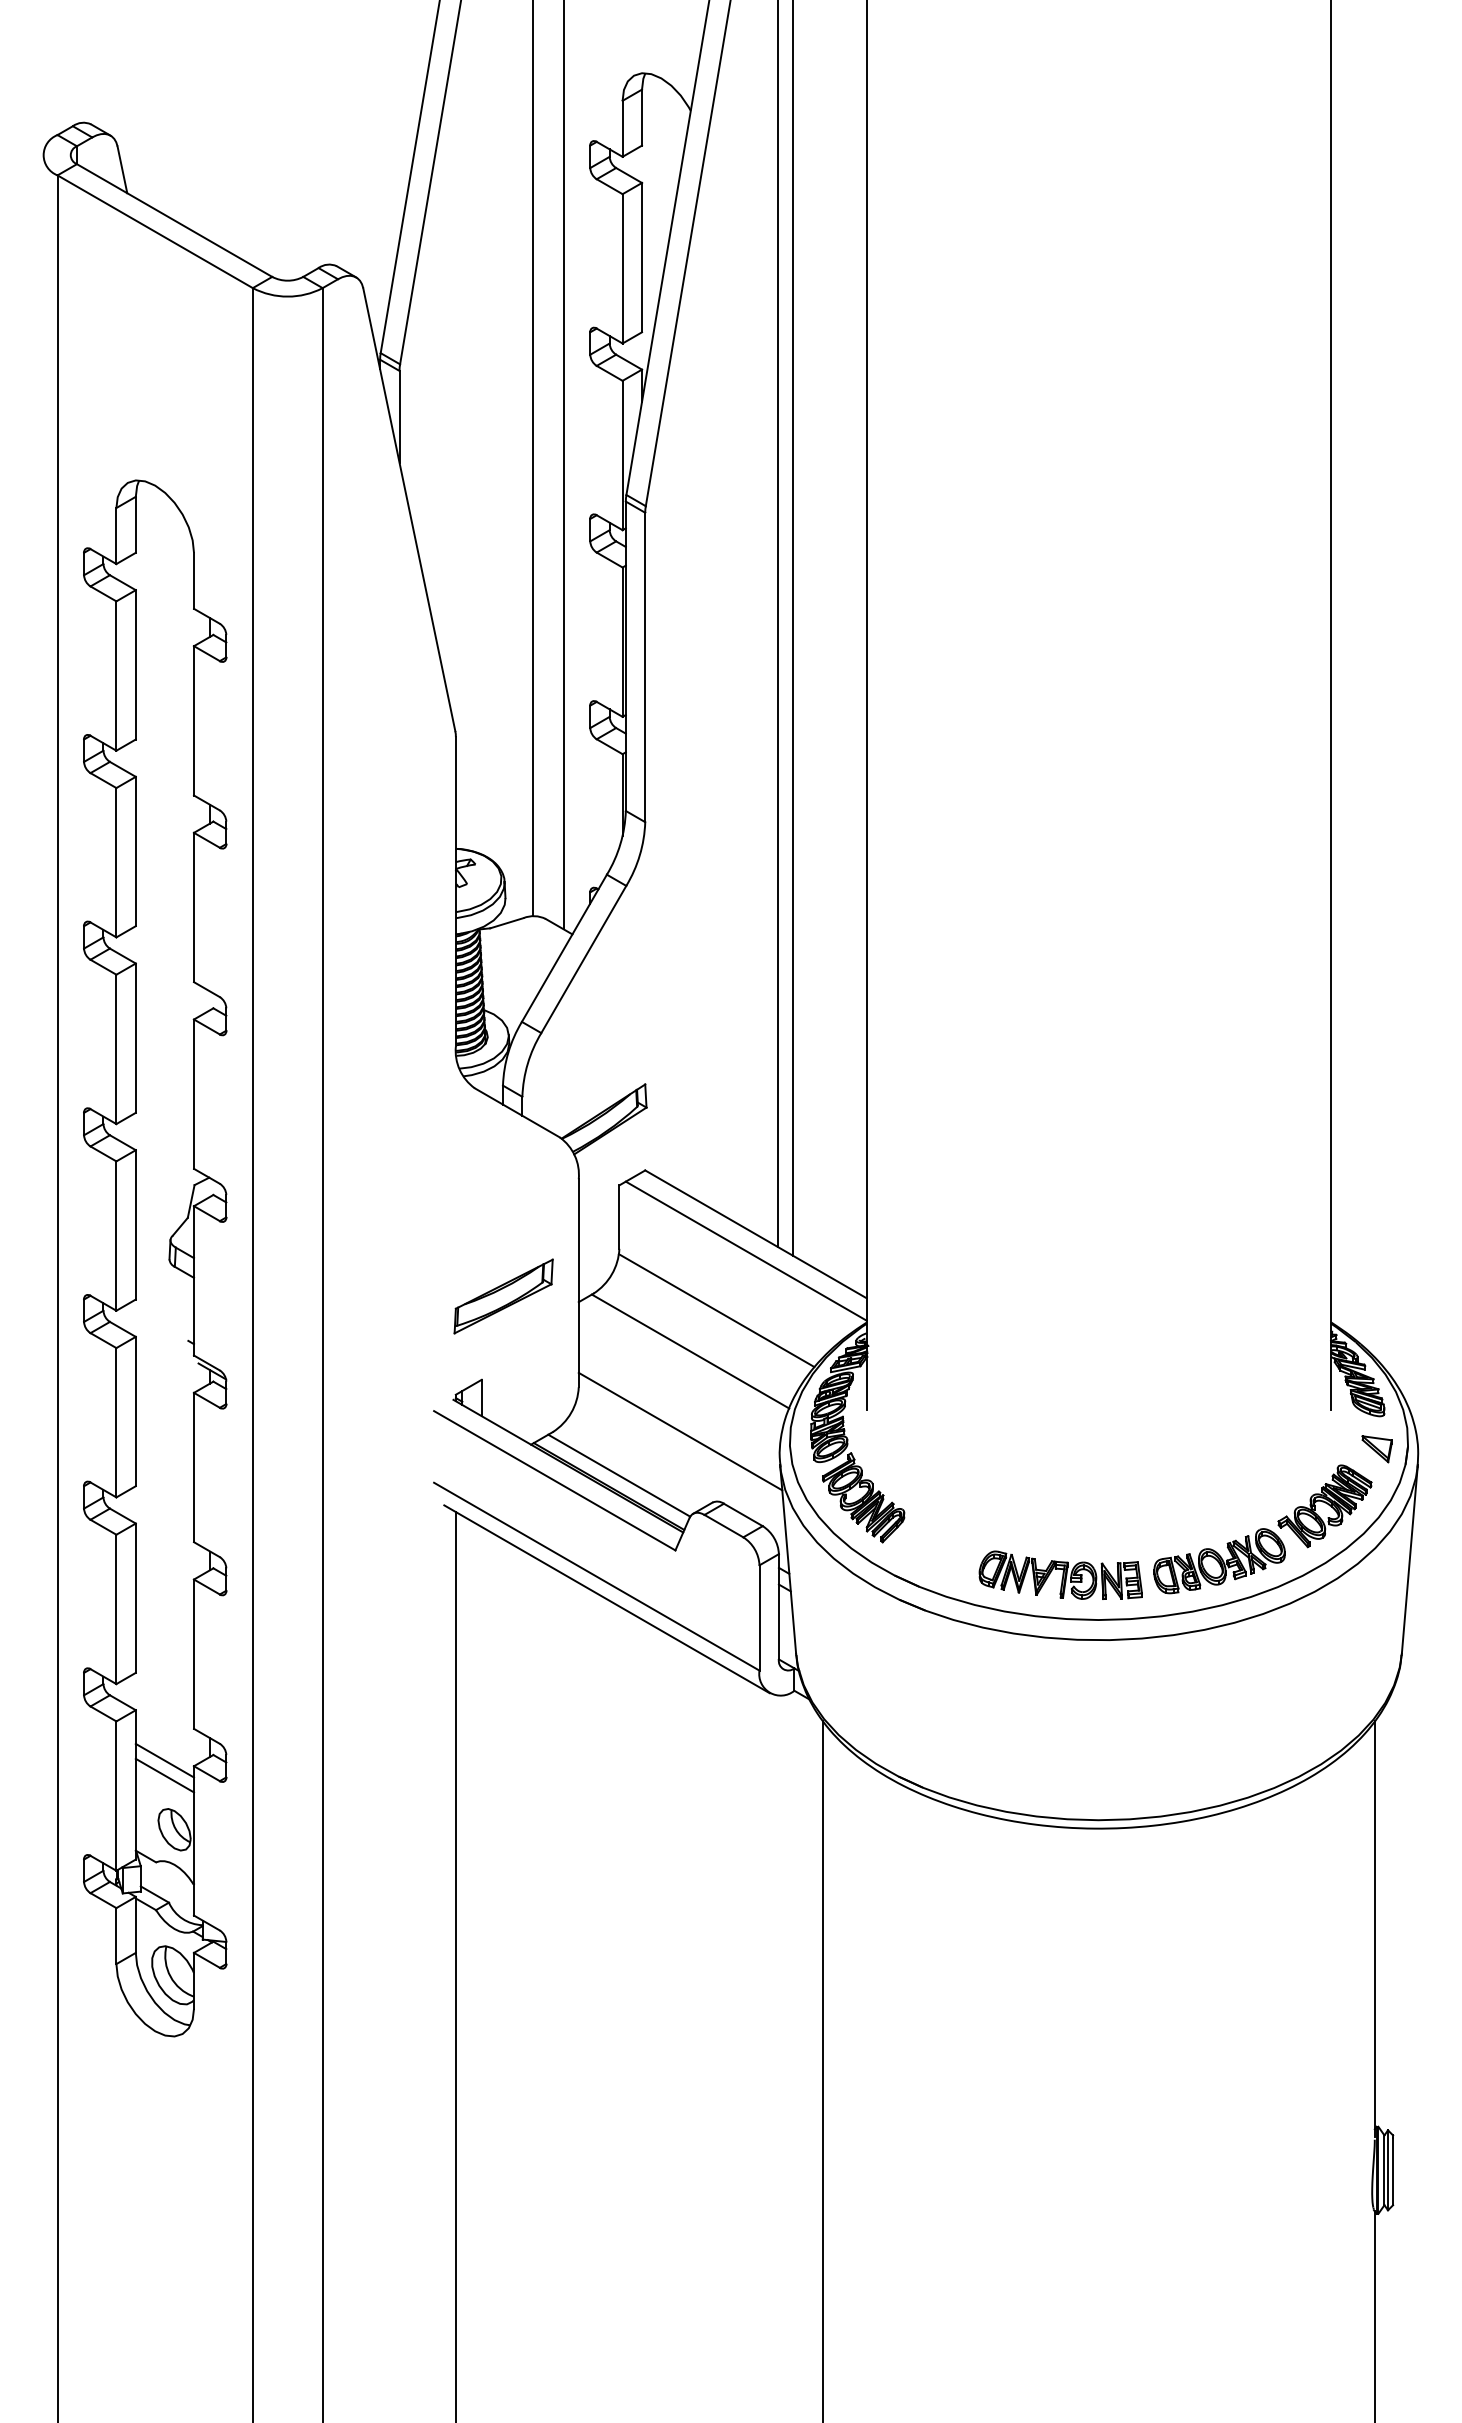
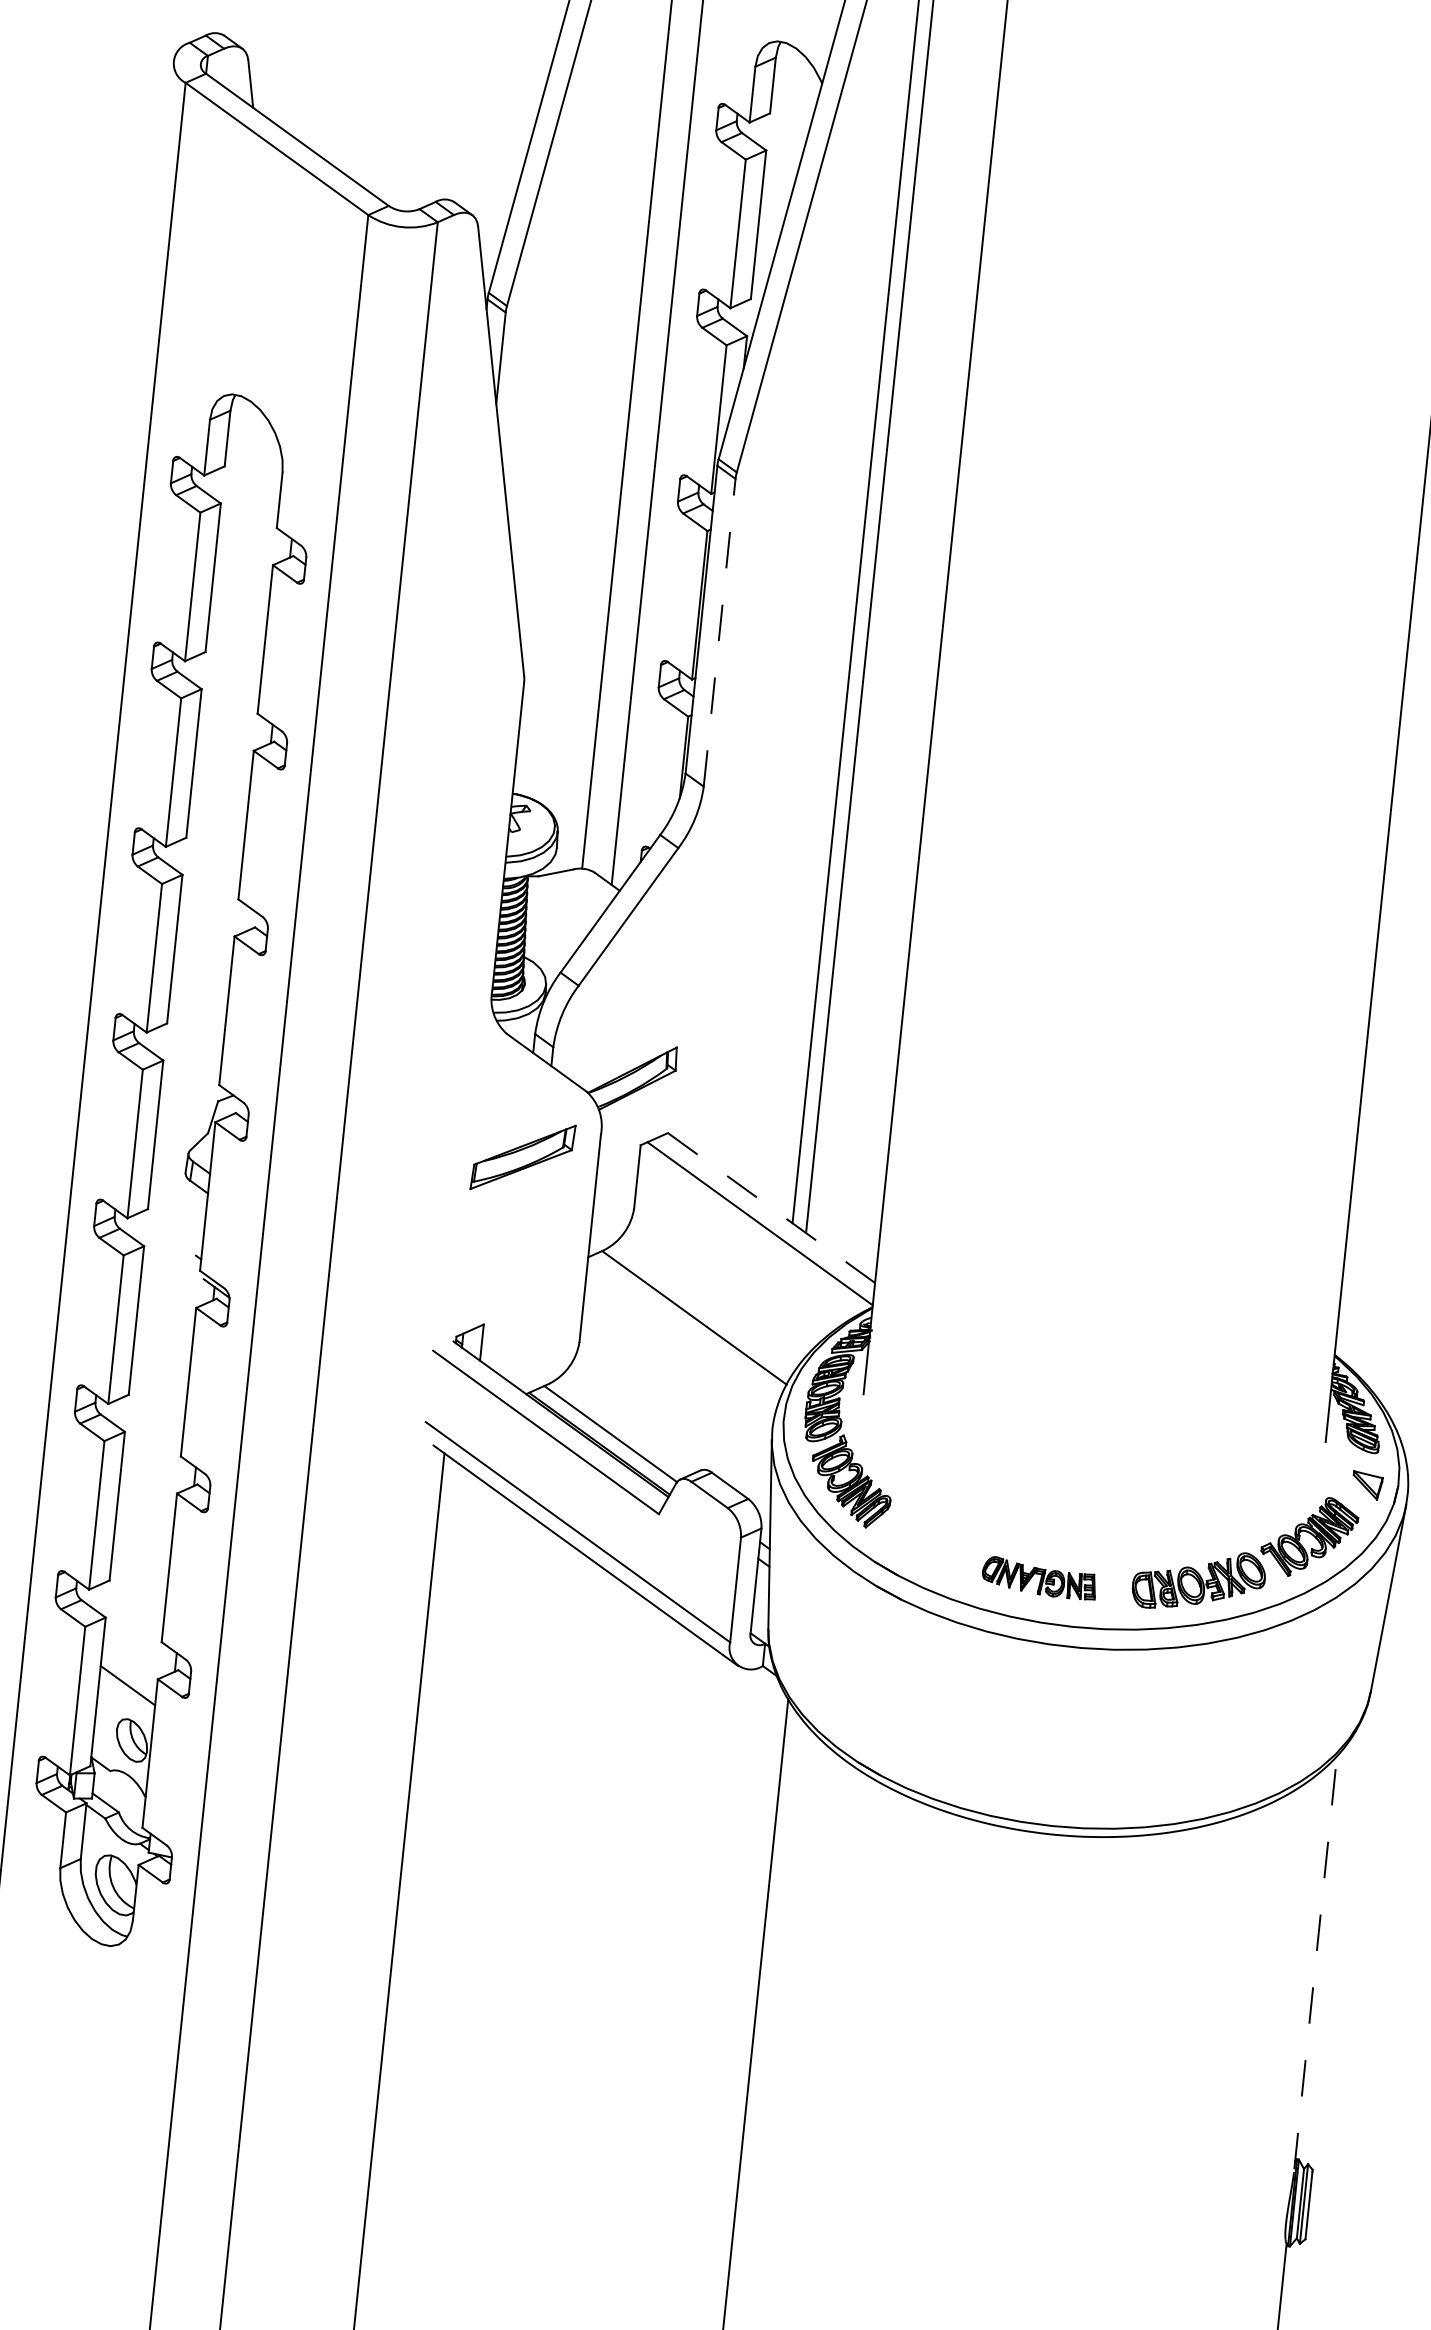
line: (645, 667) -> (719, 632), solid -> dashed
line: (755, 1234) -> (771, 1208), solid -> dashed
part: (503, 1296) -> (522, 1157), moved
line: (716, 1310) -> (724, 1279), removed
line: (680, 1431) -> (676, 1396), removed
part: (1060, 1574) -> (1039, 1577), size x0.7
line: (164, 1760) -> (129, 1670), removed
line: (1374, 1928) -> (1315, 1962), solid -> dashed

